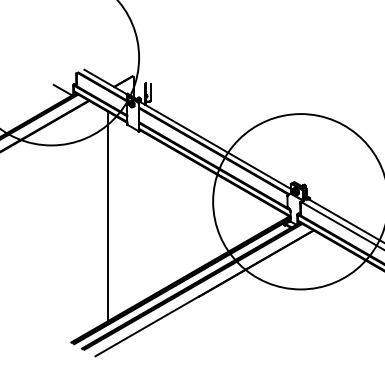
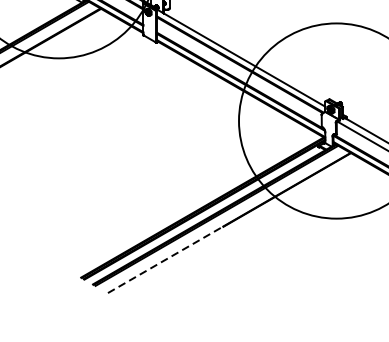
line: (108, 216) -> (122, 137), removed
line: (147, 326) -> (165, 259), solid -> dashed

